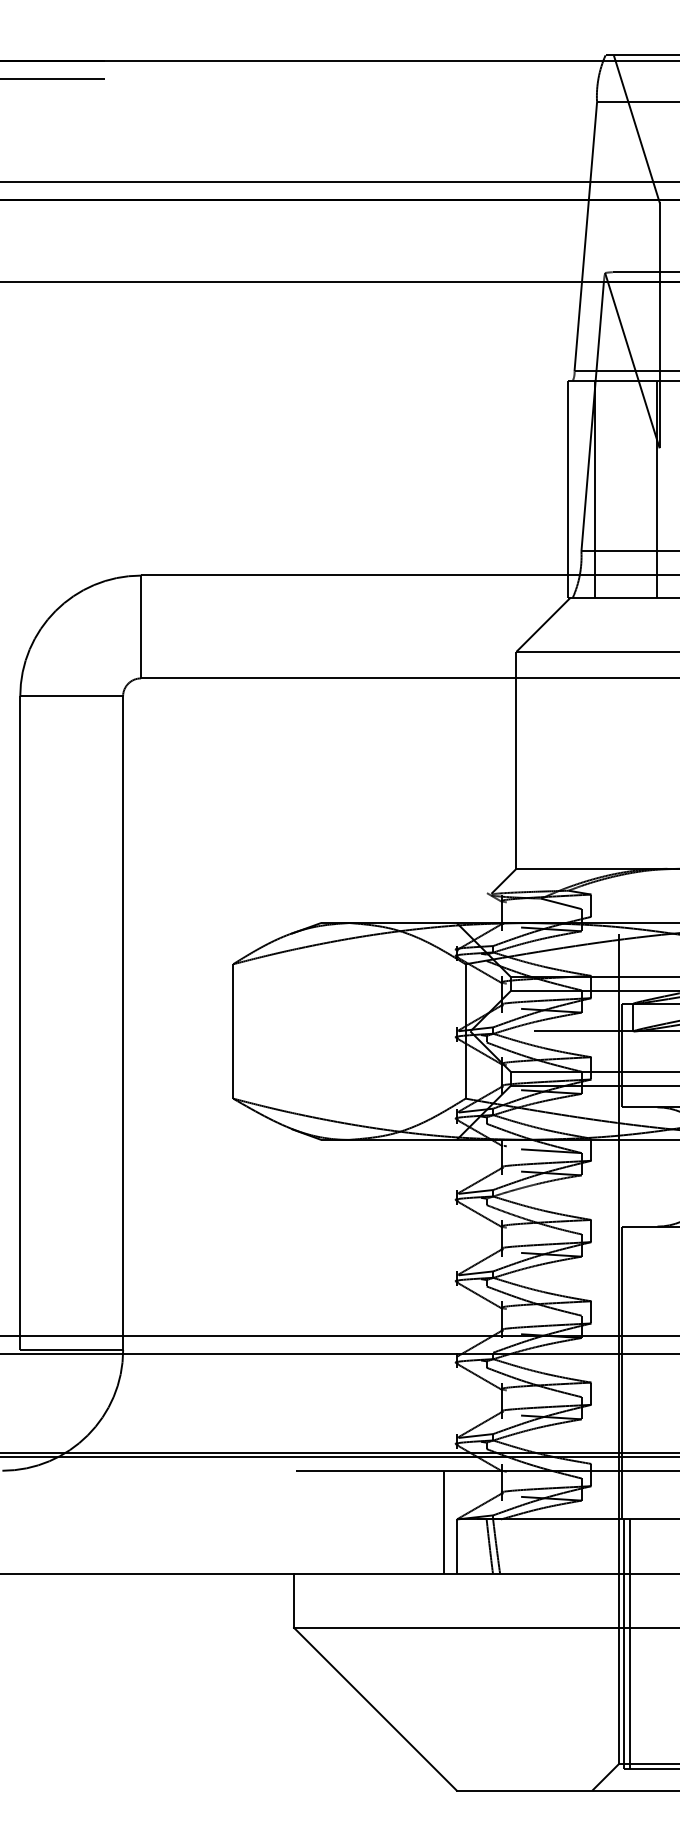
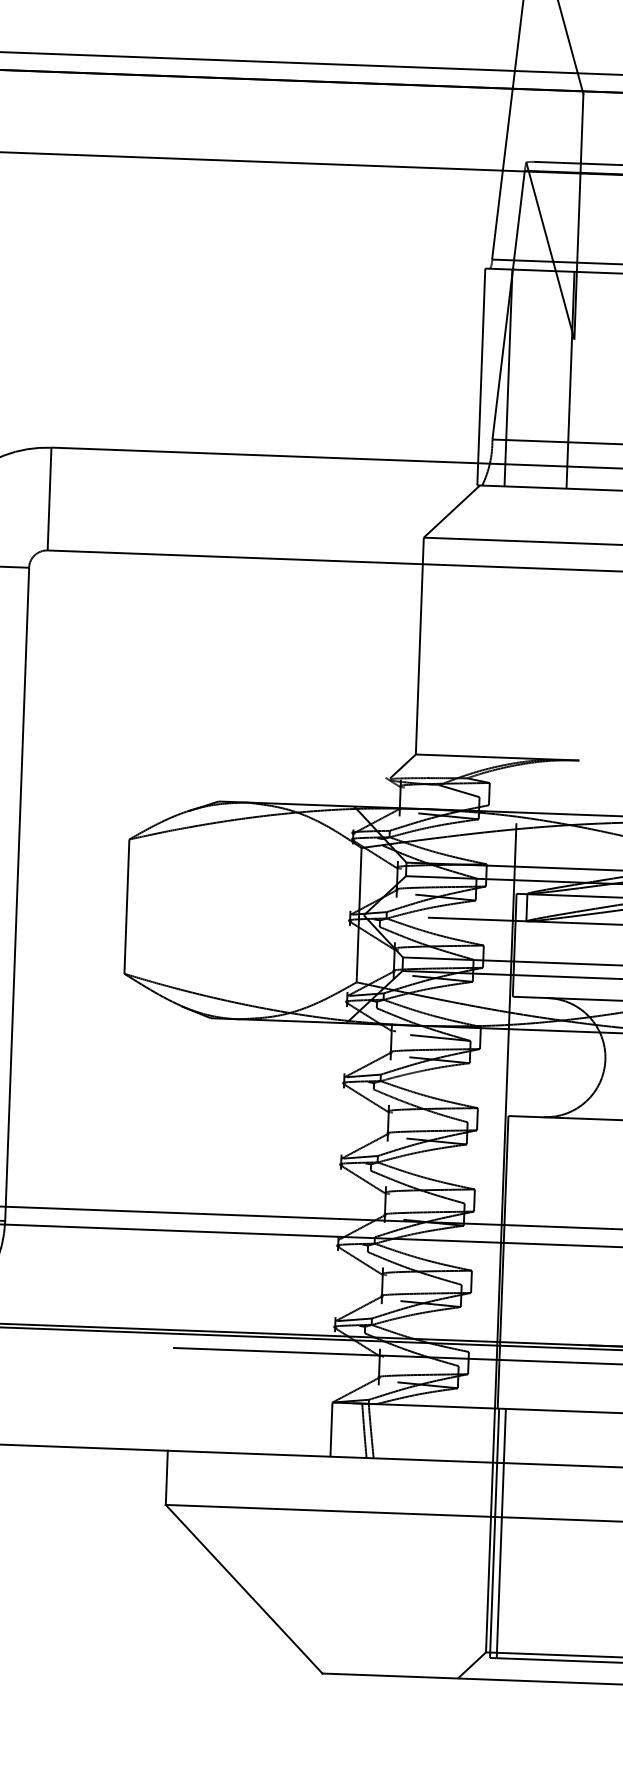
line: (443, 1521) -> (319, 1404), removed

